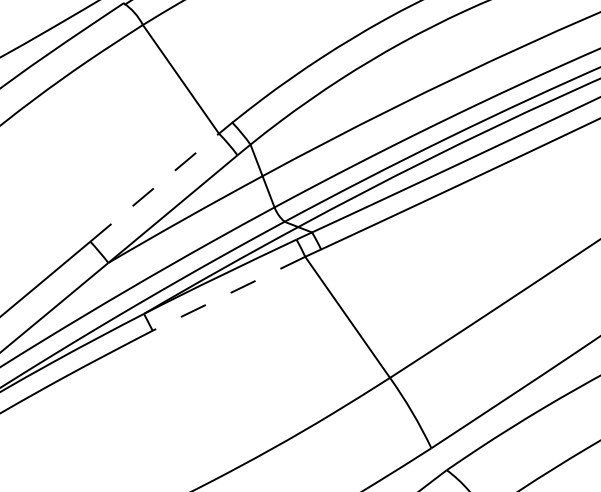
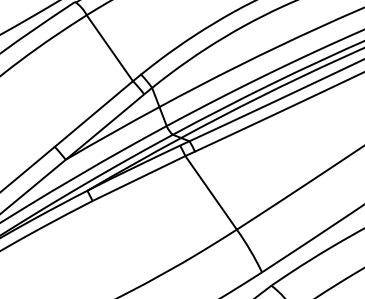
line: (155, 186) -> (94, 113), dashed -> solid
line: (229, 293) -> (139, 178), dashed -> solid

